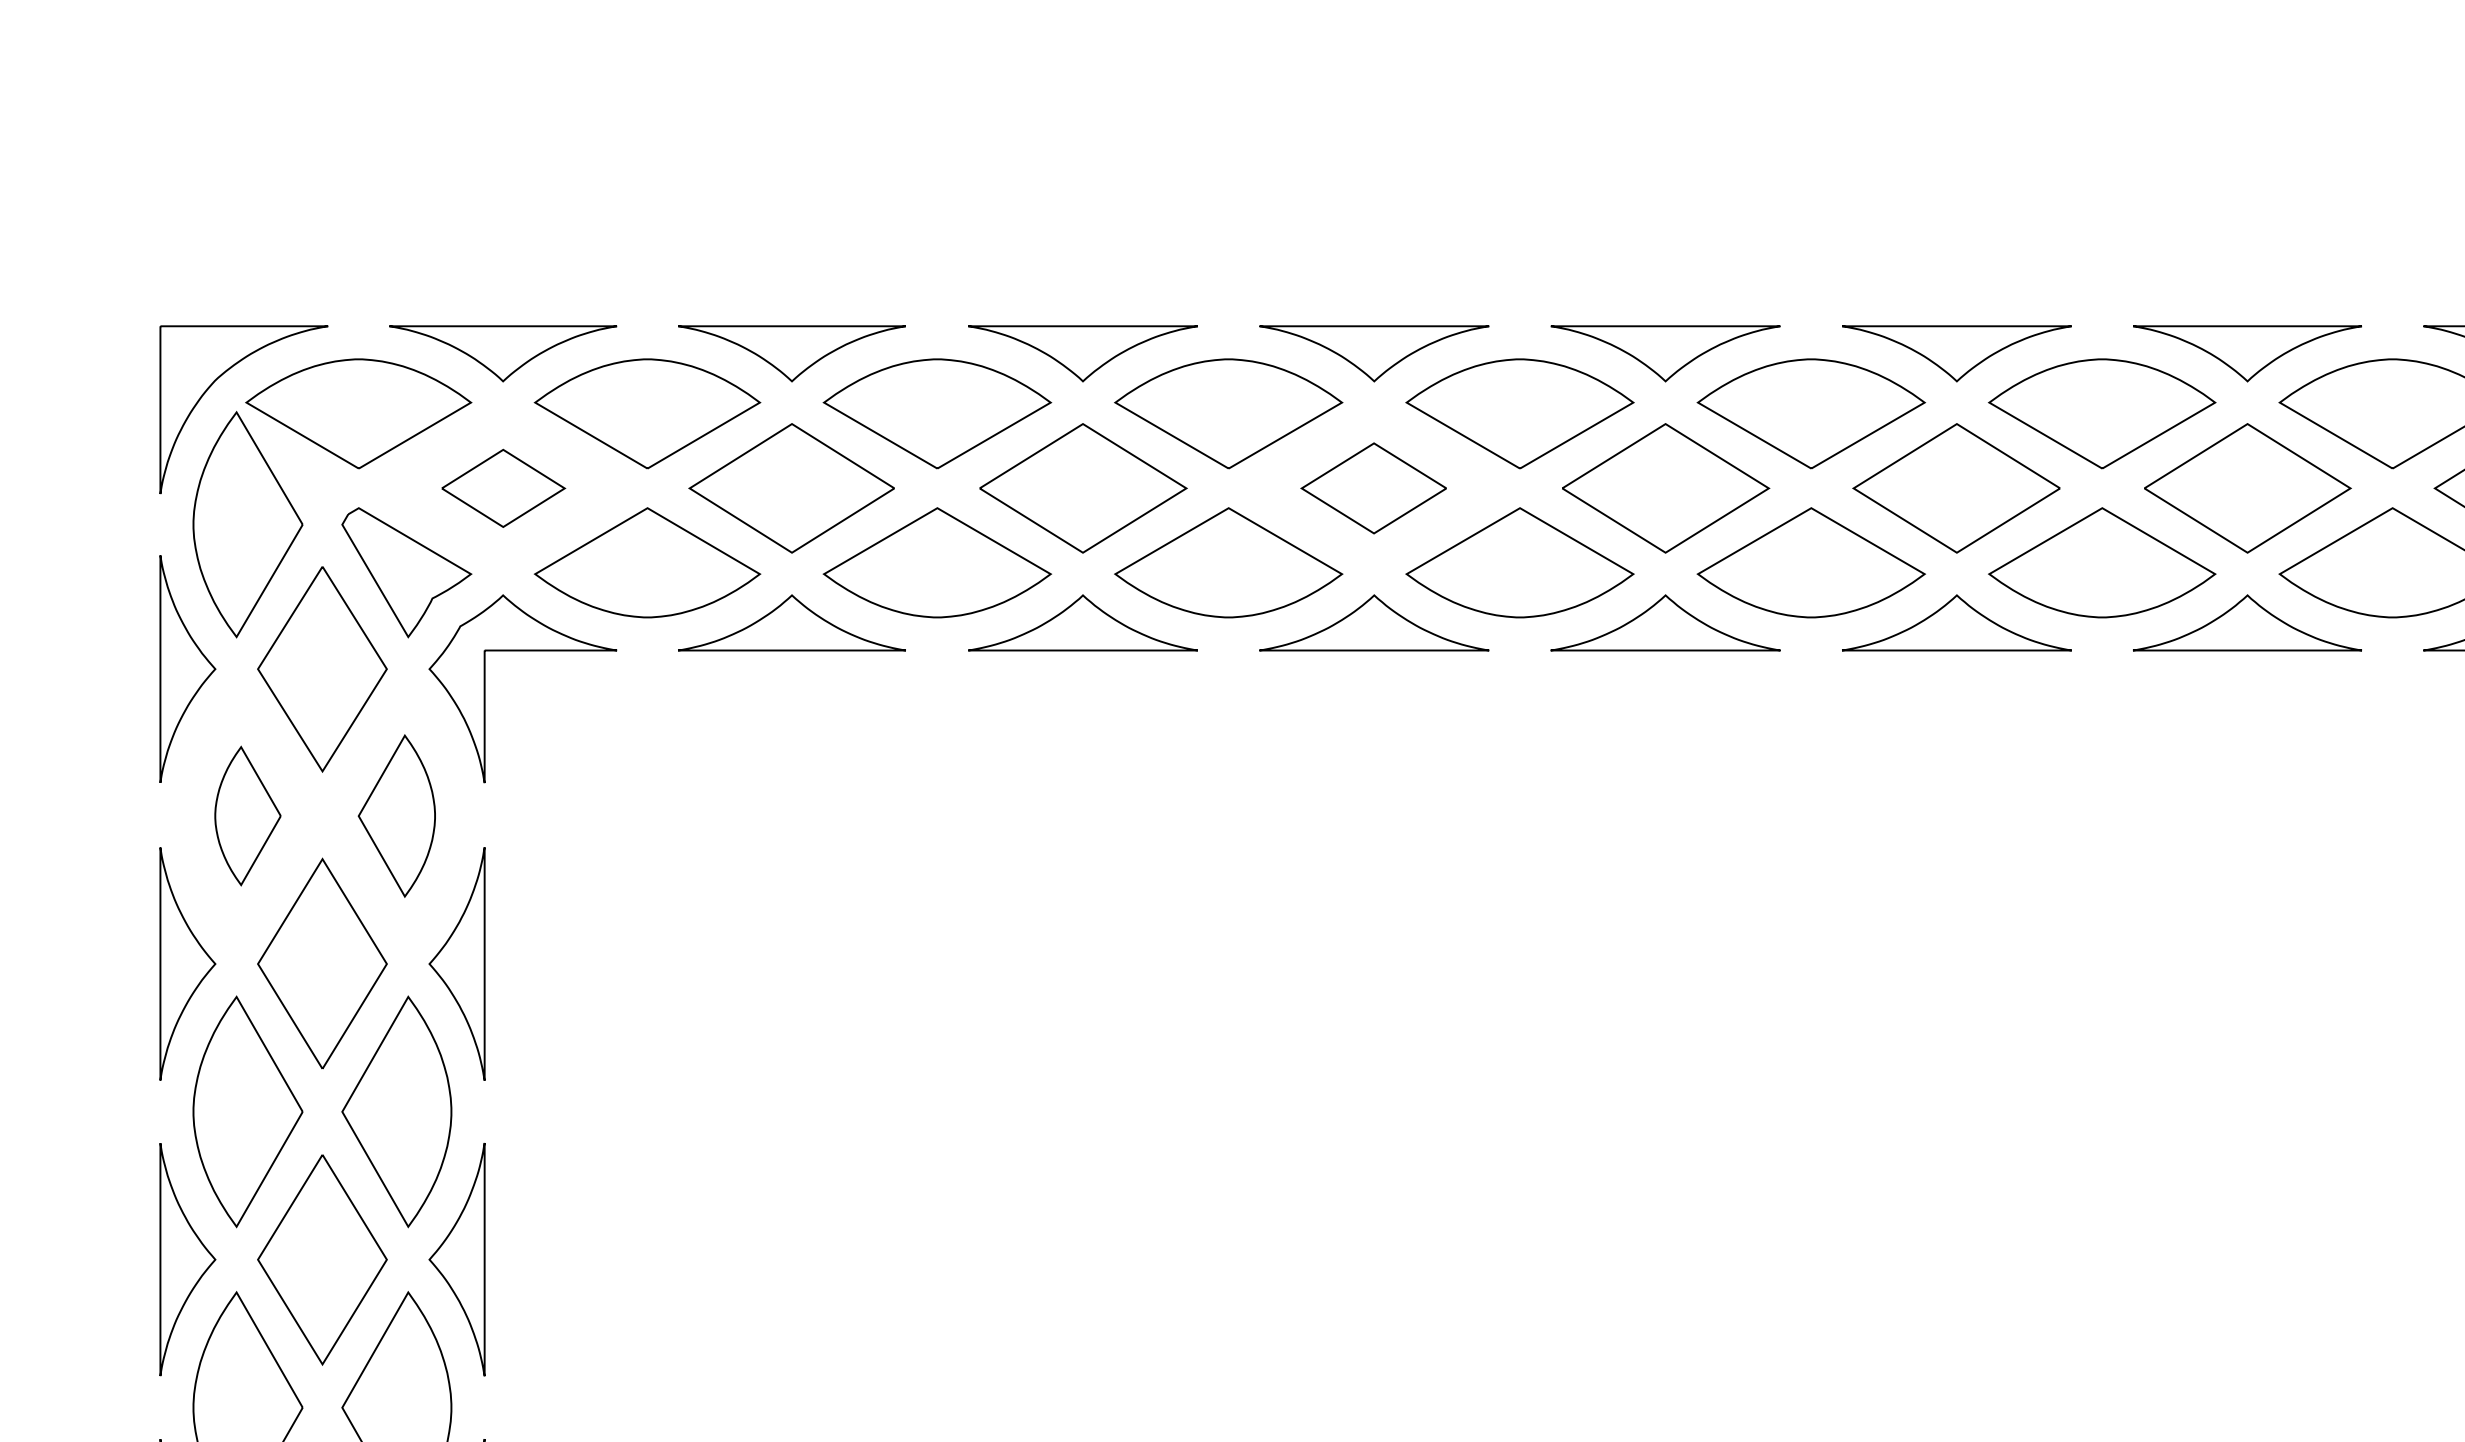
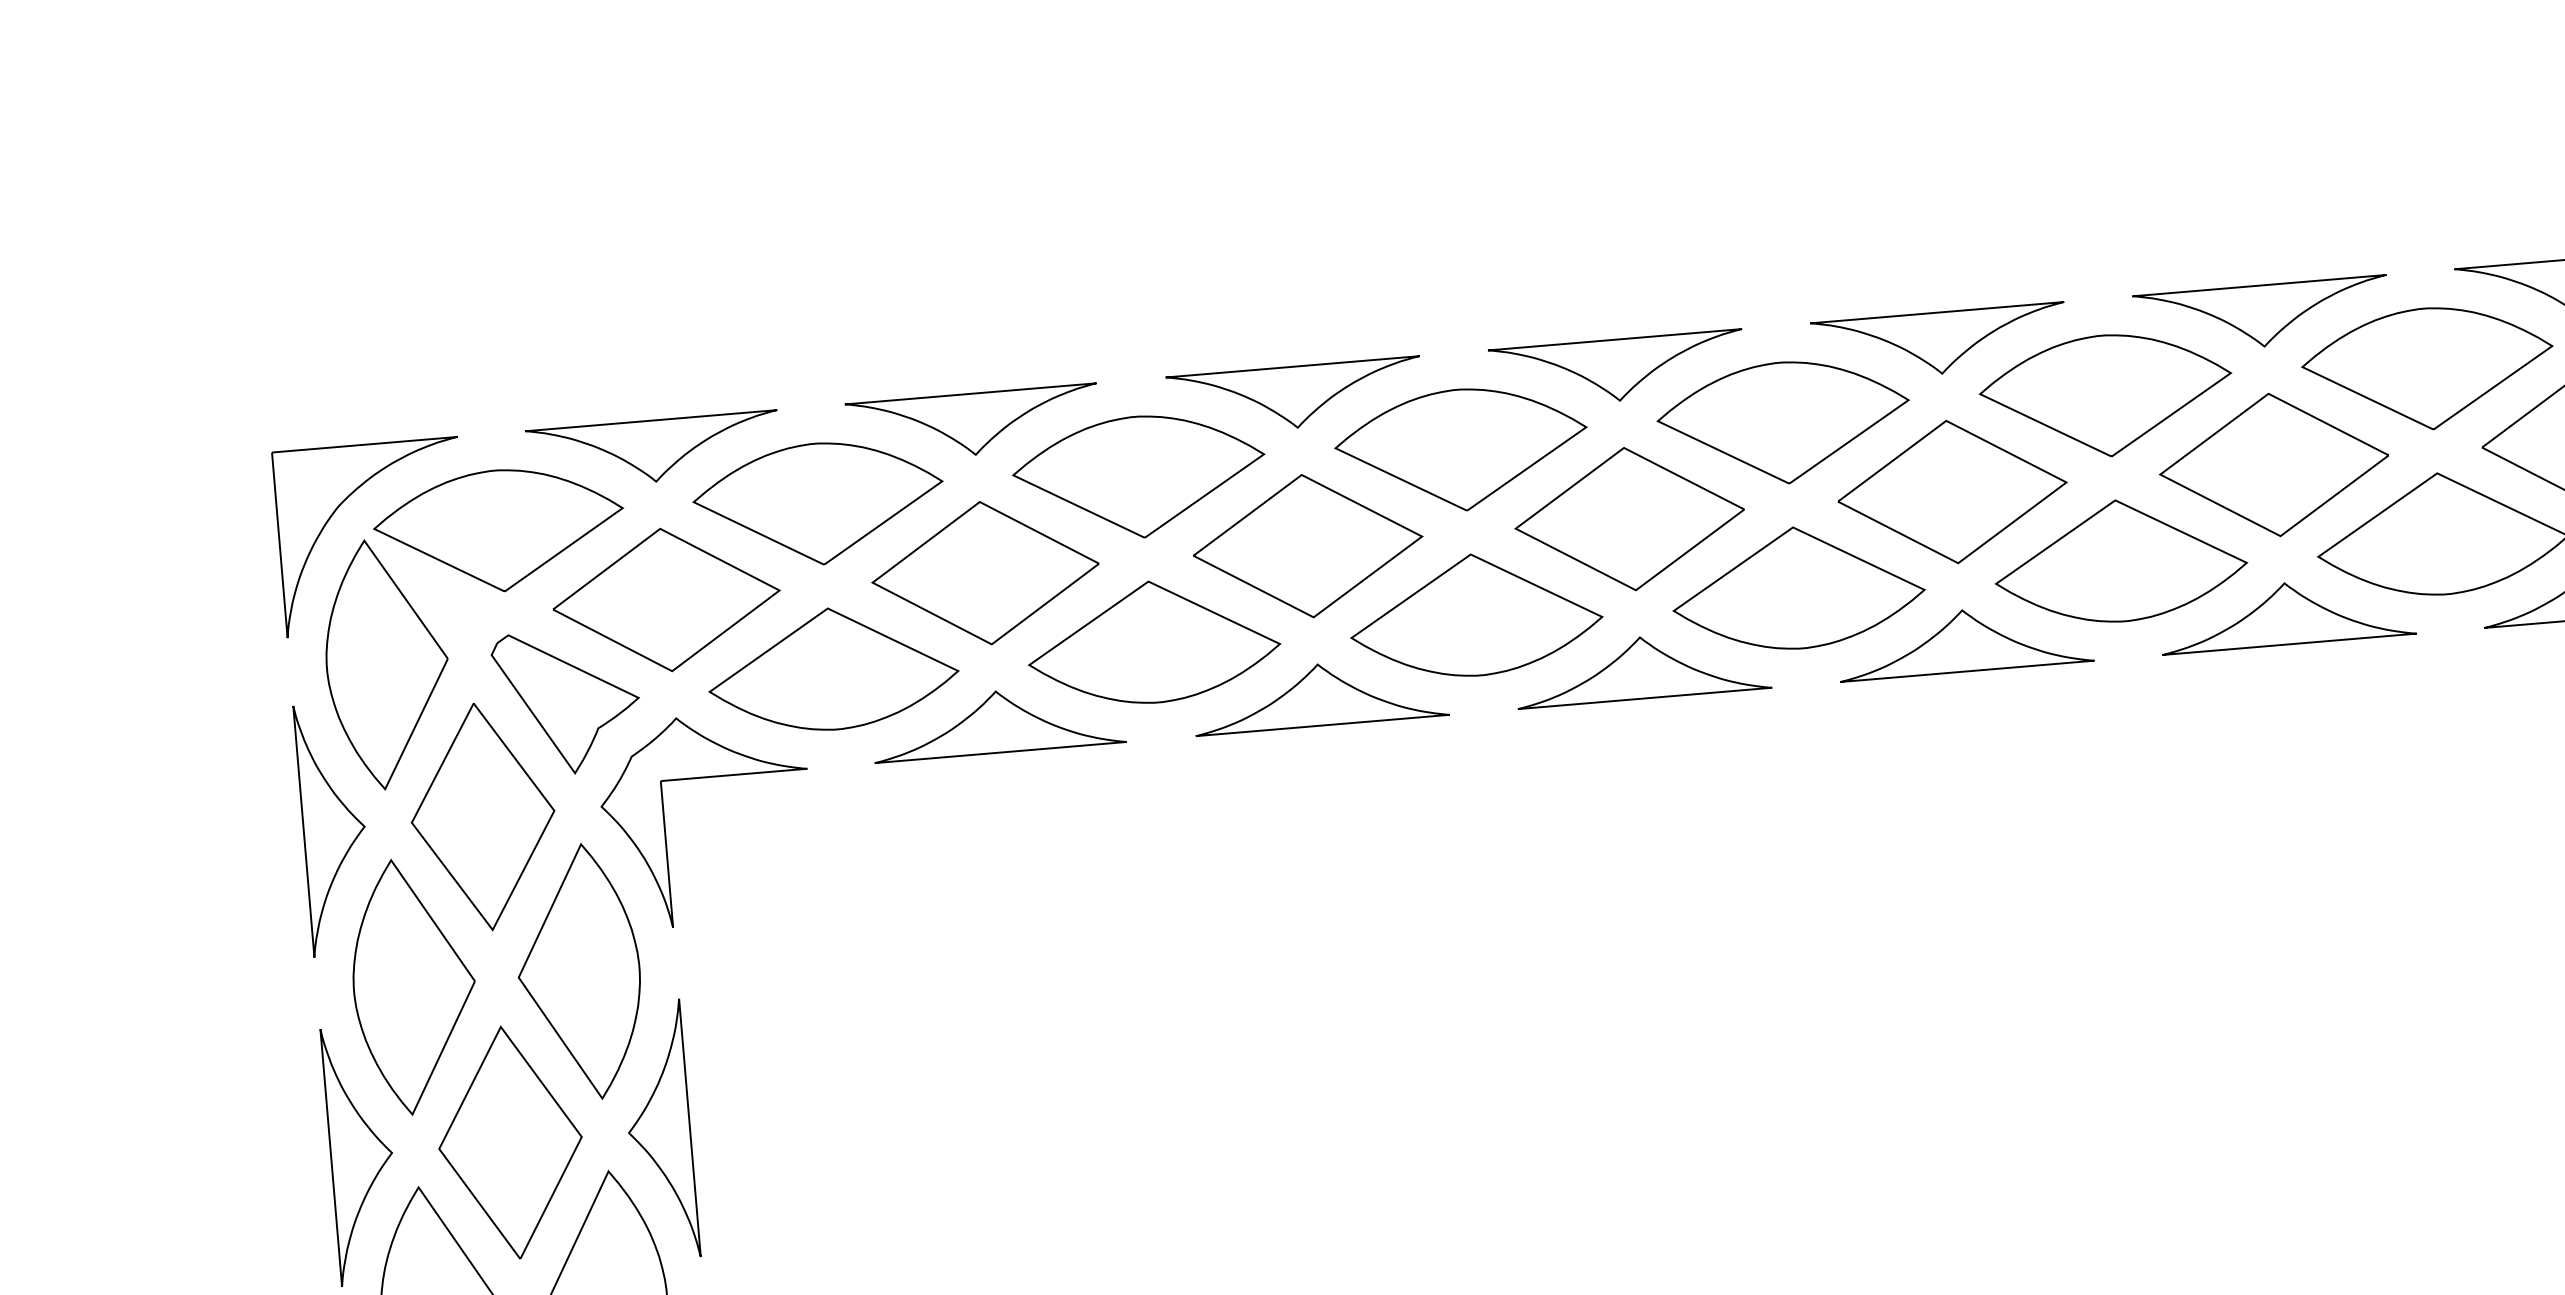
part: (503, 488) -> (666, 600), size x1.67
part: (1373, 488) -> (1629, 519), size x1.43
part: (247, 815) -> (413, 985), size x1.67
part: (396, 815) -> (578, 971), size x1.43

